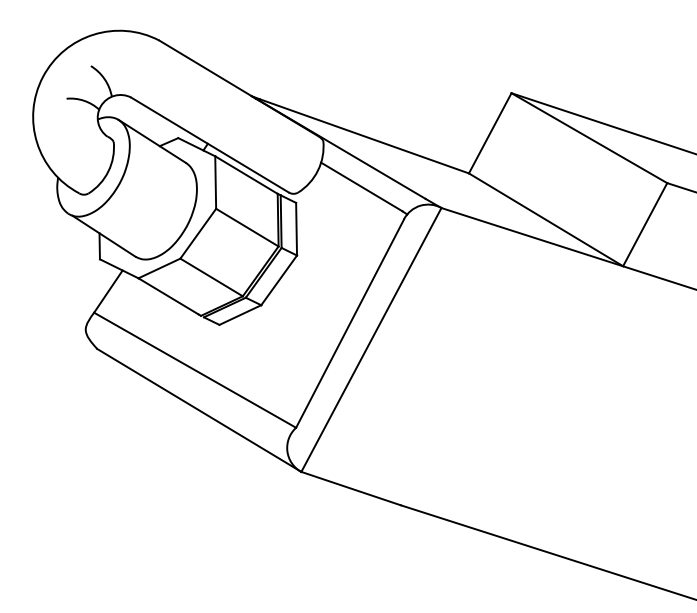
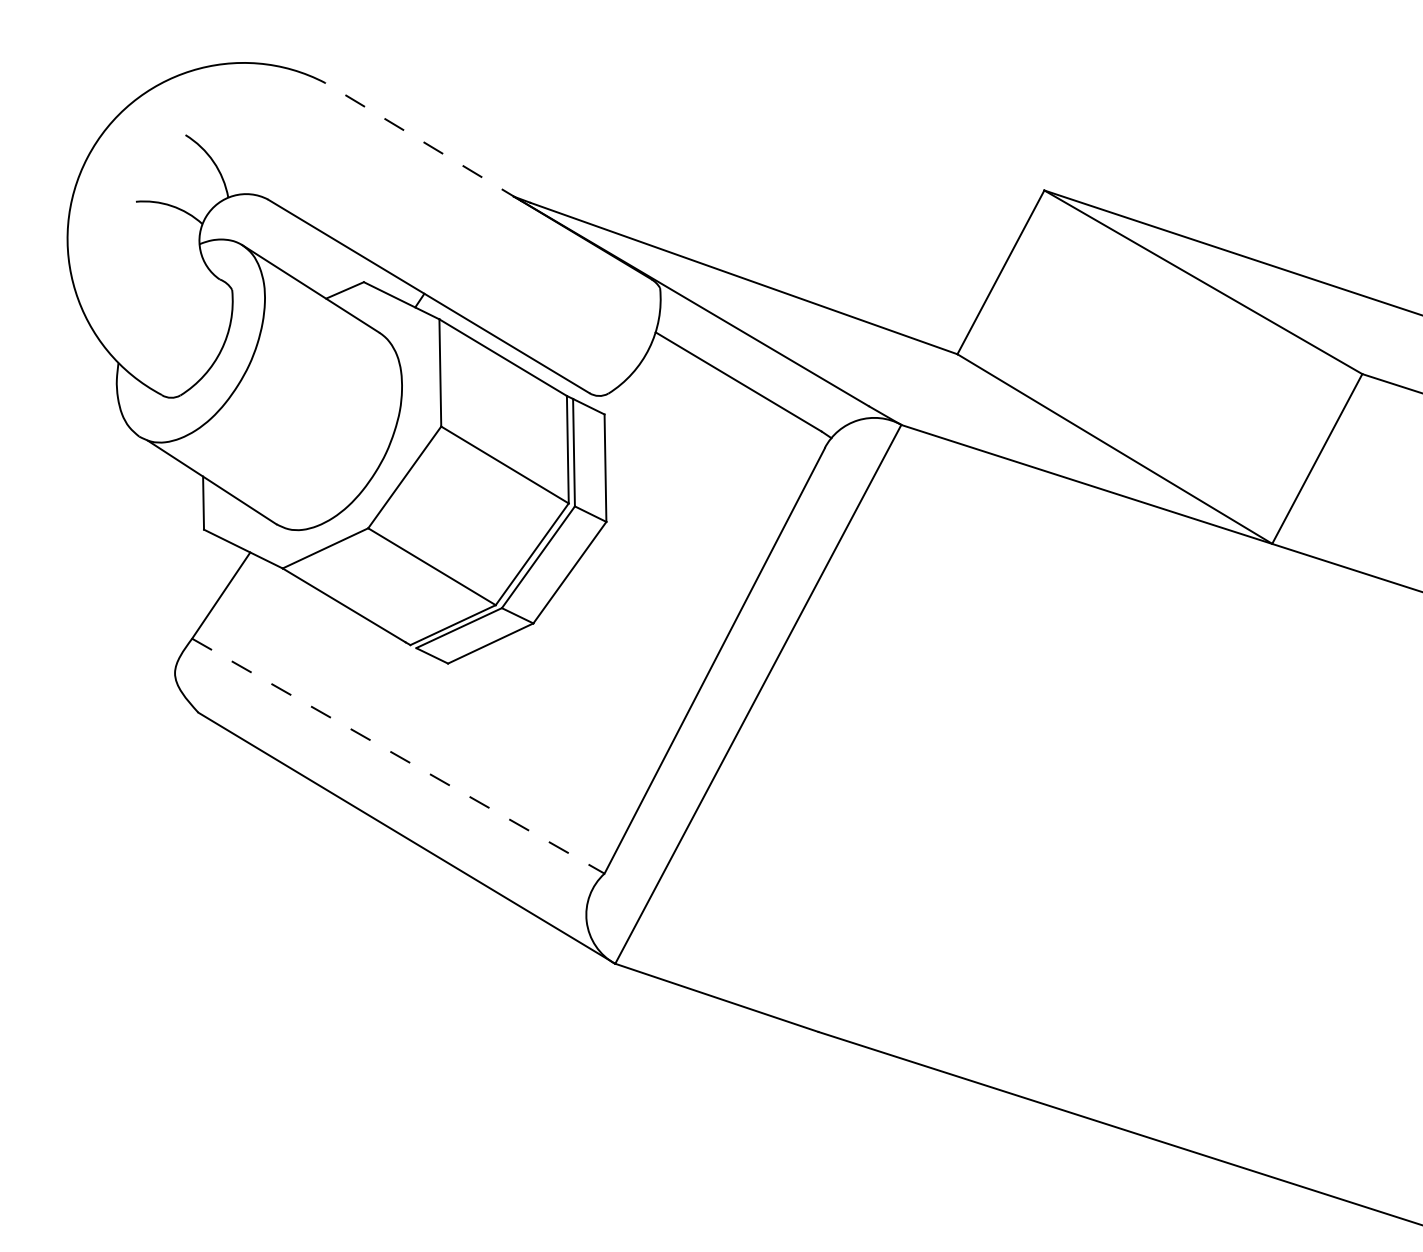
line: (206, 69) -> (421, 142), solid -> dashed
line: (195, 370) -> (399, 756), solid -> dashed

